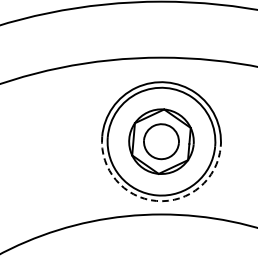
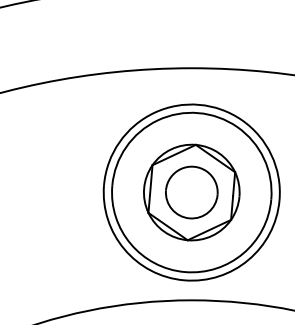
arc: (156, 200) -> (184, 279), dashed -> solid

